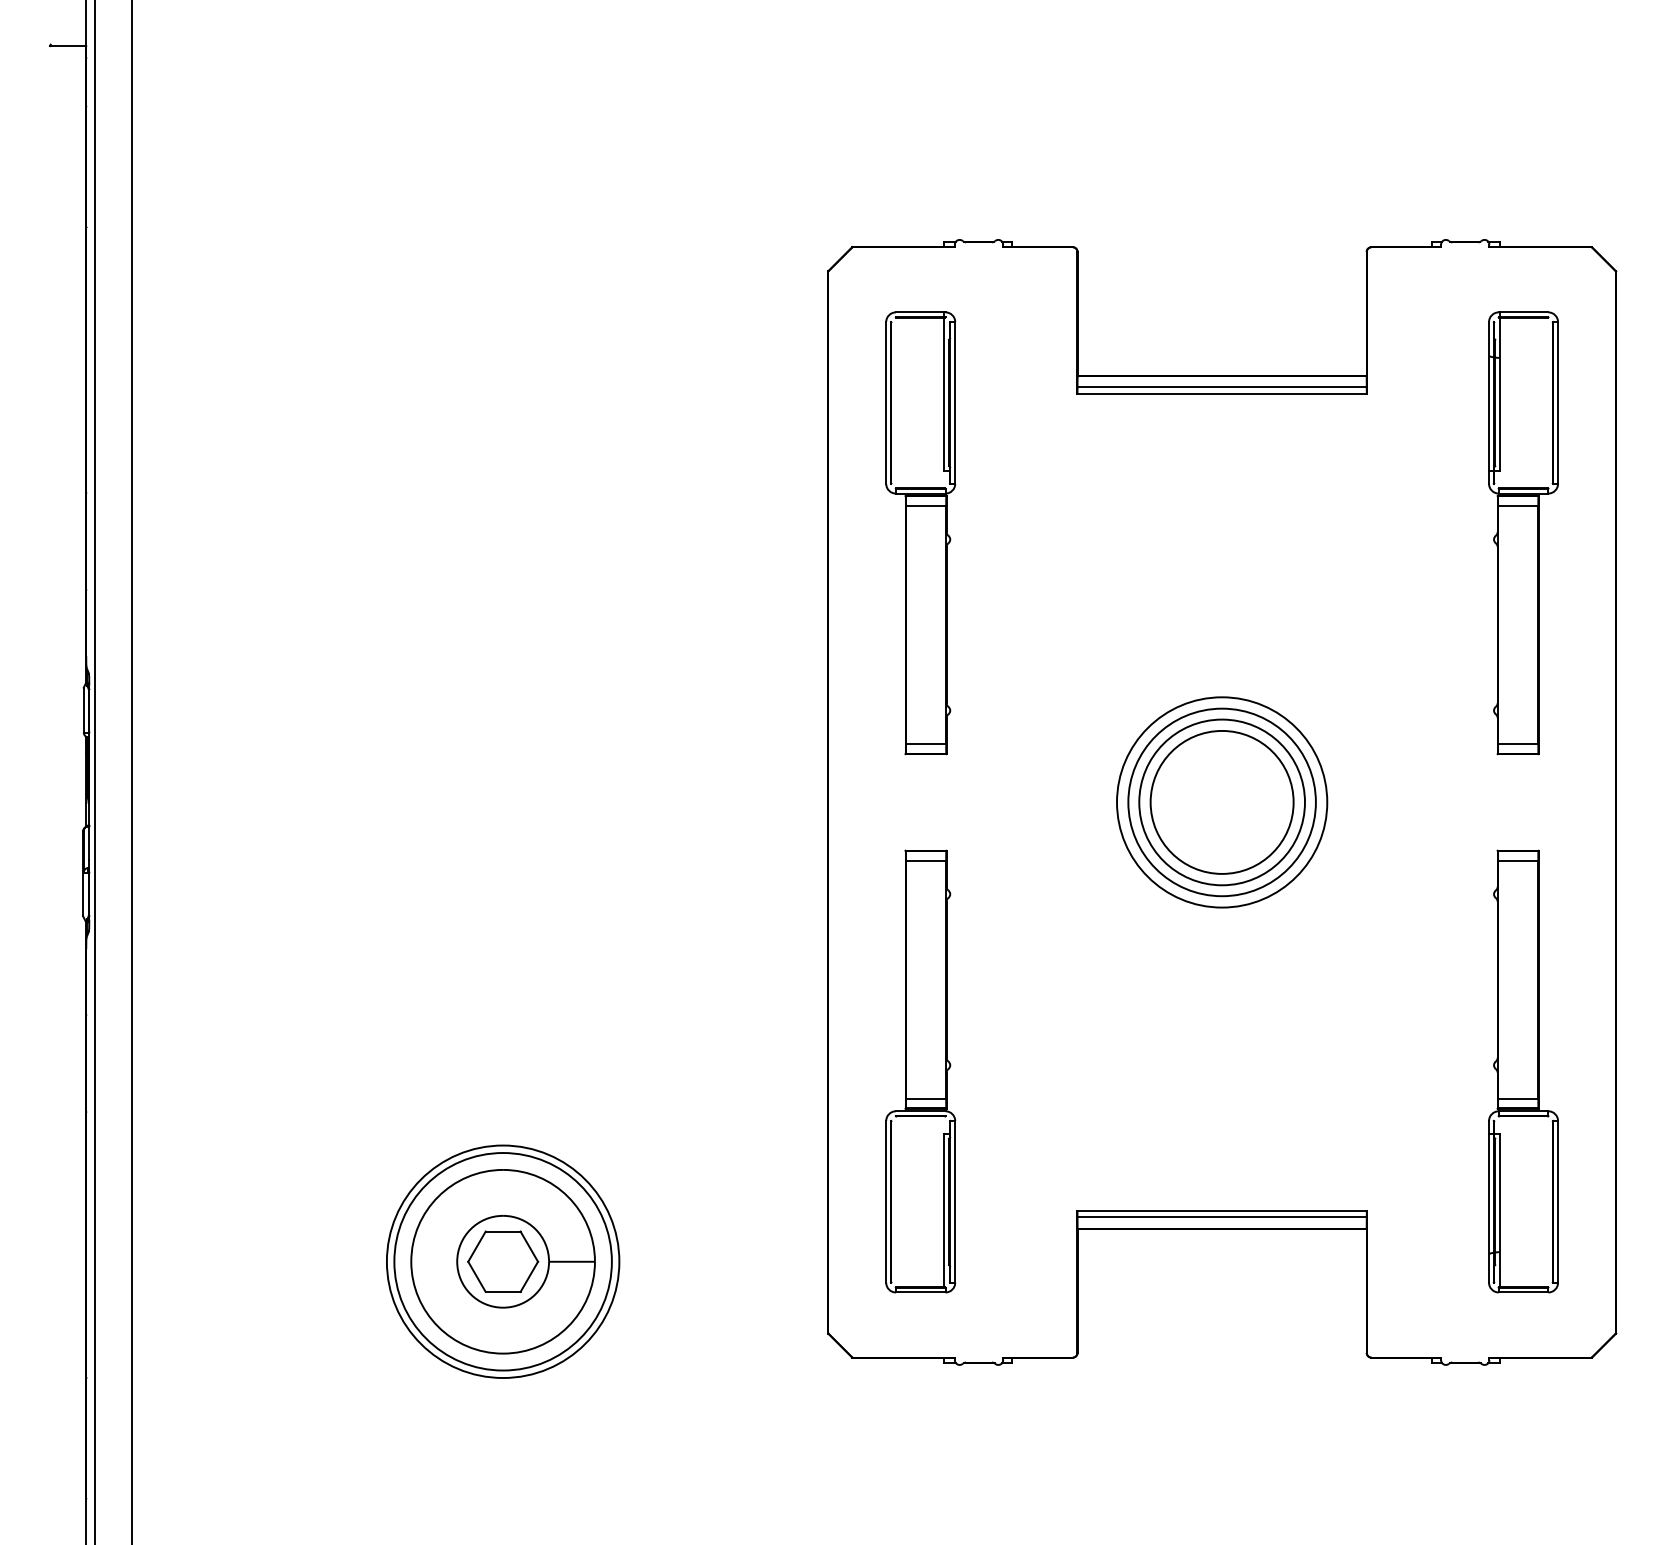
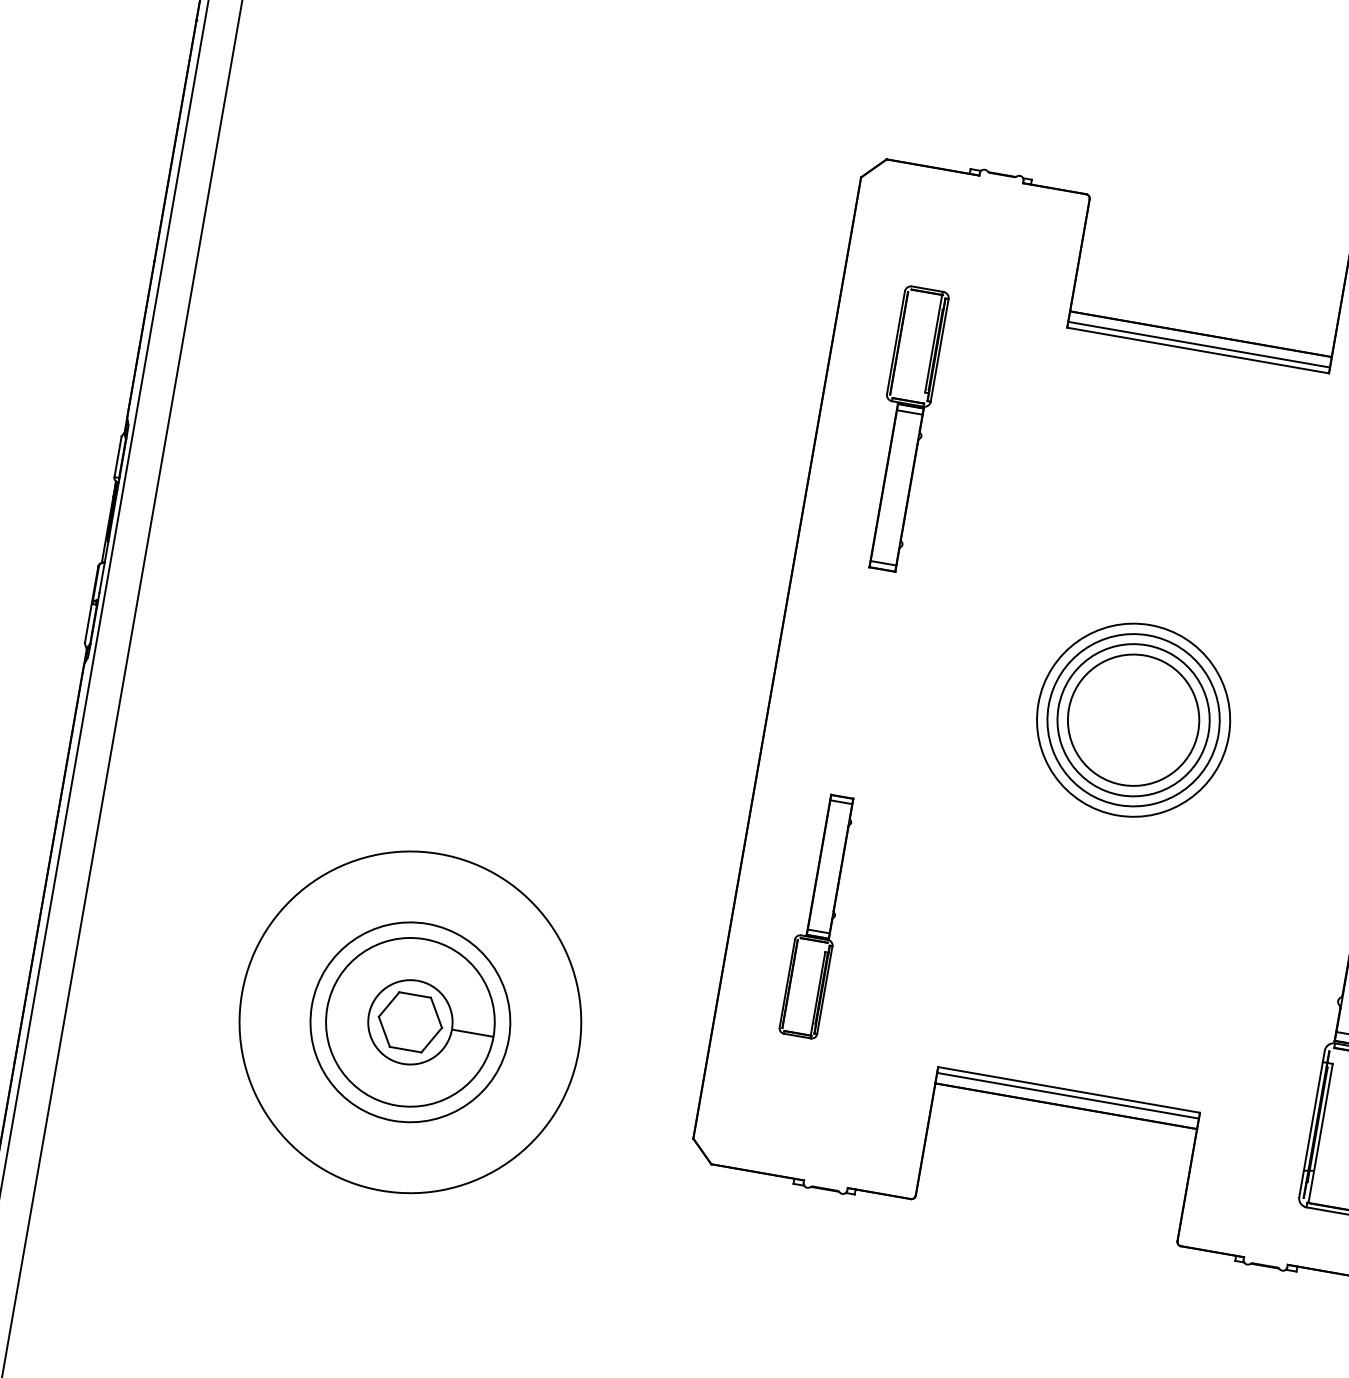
part: (920, 533) -> (903, 429), size x0.7
part: (920, 1071) -> (818, 916), size x0.6
circle: (502, 1261) -> (409, 1021), size x1.6

